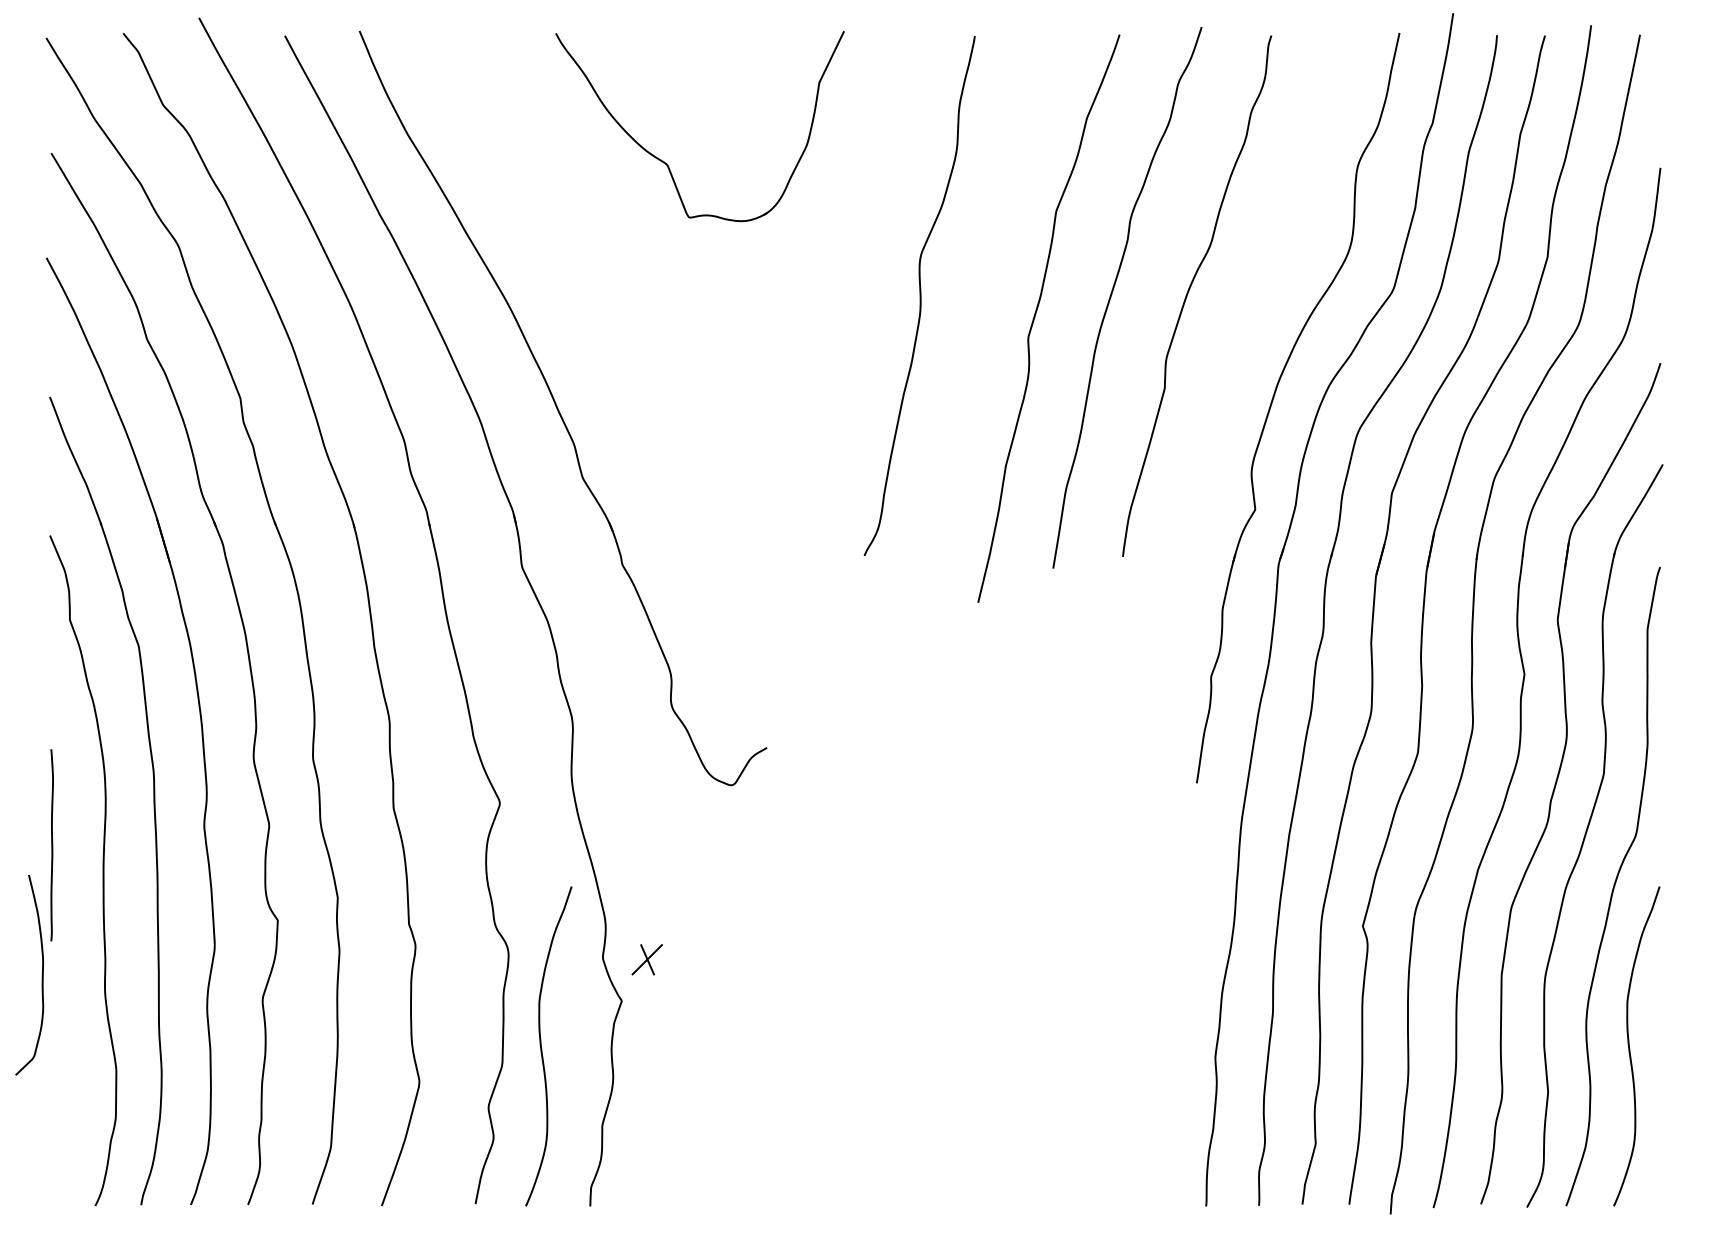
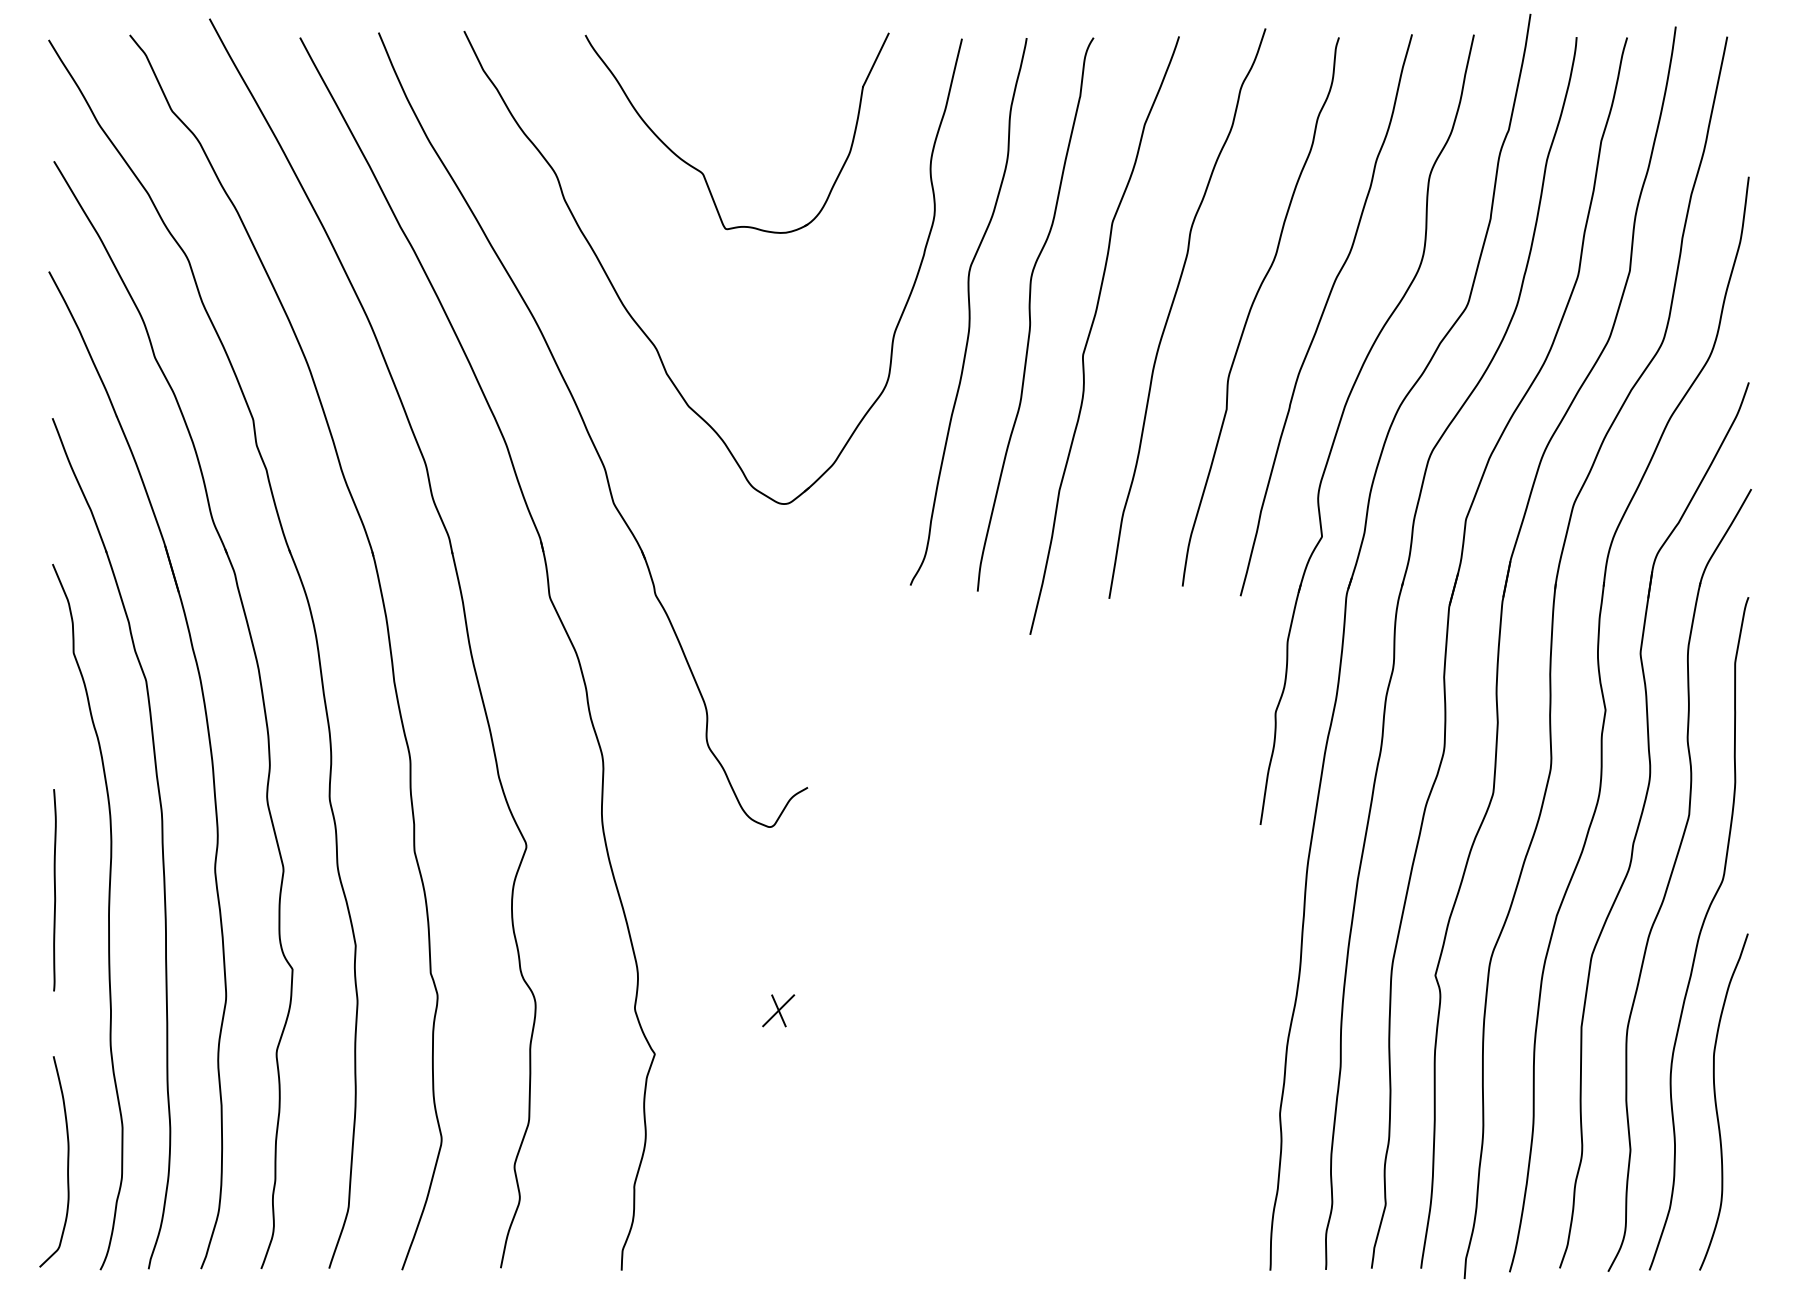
curve: (978, 298) -> (1030, 314), added
curve: (1256, 299) -> (1323, 315), added
part: (609, 311) -> (641, 328), added
part: (646, 959) -> (777, 1010), moved
curve: (41, 974) -> (66, 1161), moved
curve: (542, 1048) -> (571, 1104), removed

